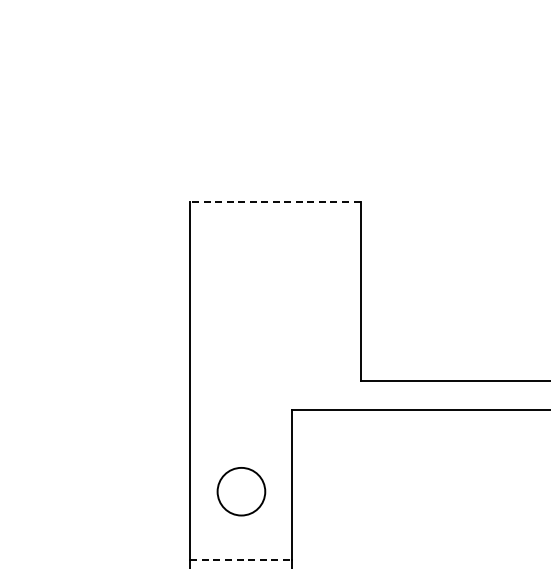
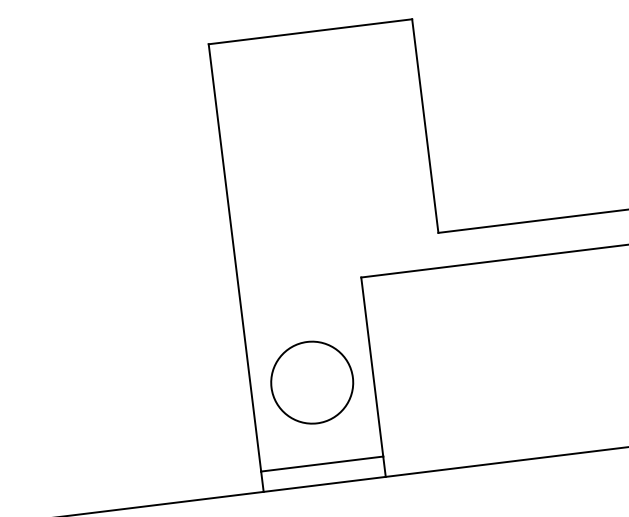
line: (274, 202) -> (309, 31), dashed -> solid
circle: (241, 491) -> (312, 382), size x1.43
line: (241, 559) -> (322, 463), dashed -> solid

